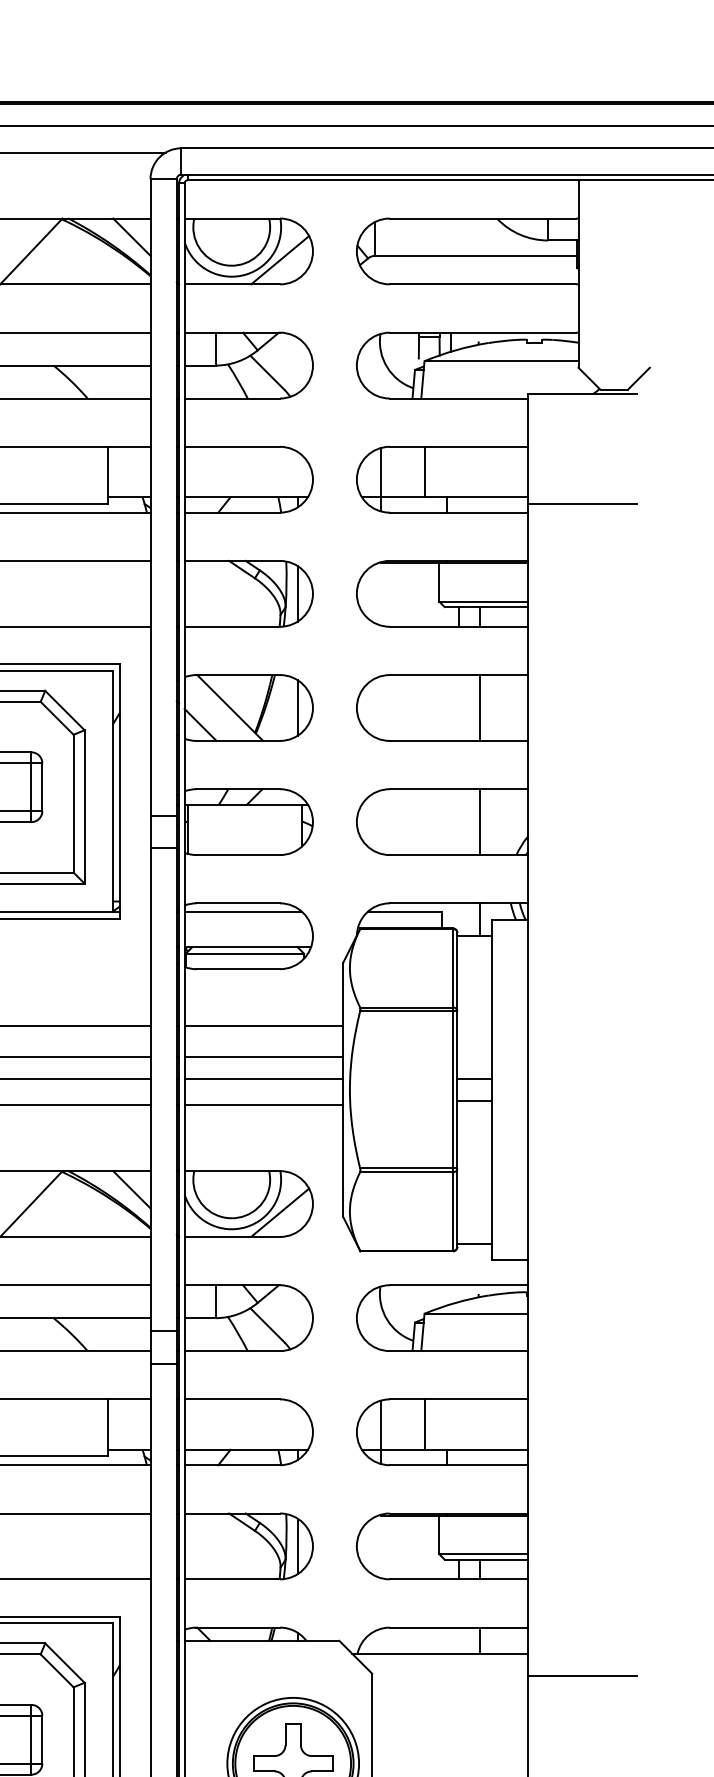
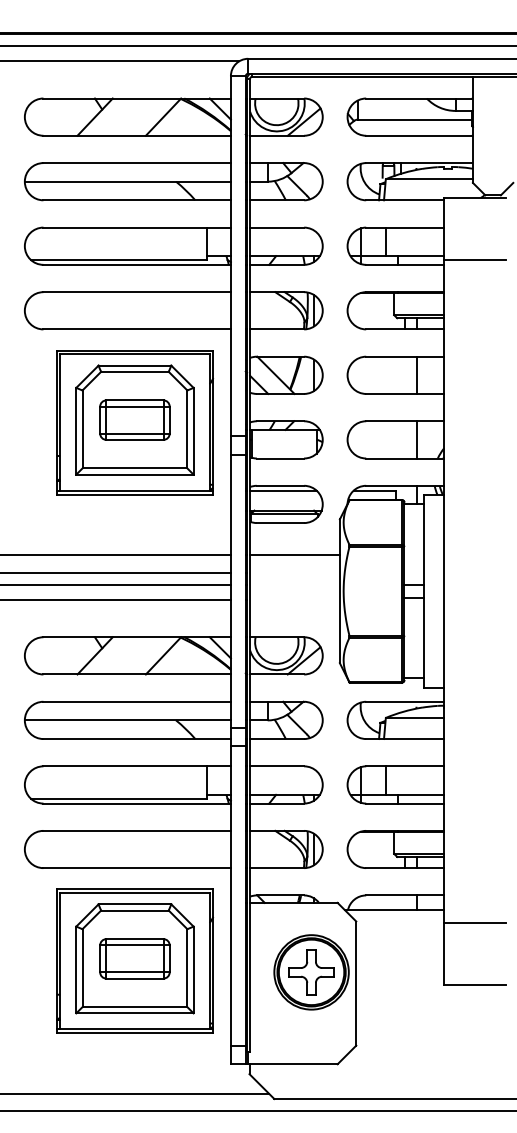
line: (263, 1056) -> (294, 572), removed
line: (263, 1079) -> (294, 585), removed
line: (263, 1106) -> (294, 600), removed

